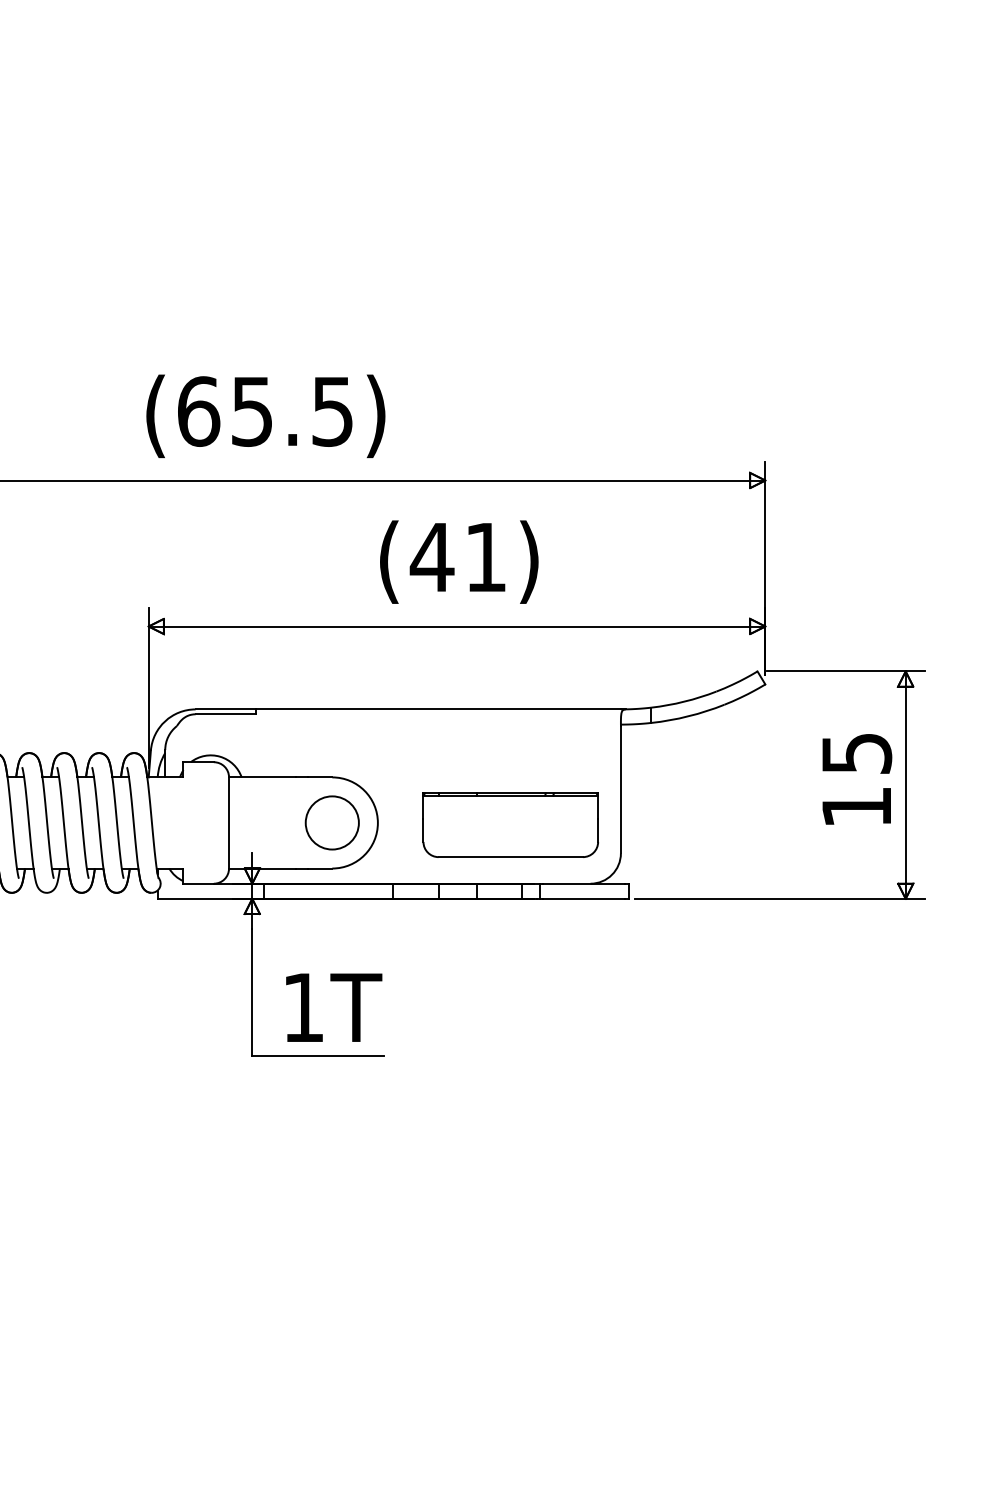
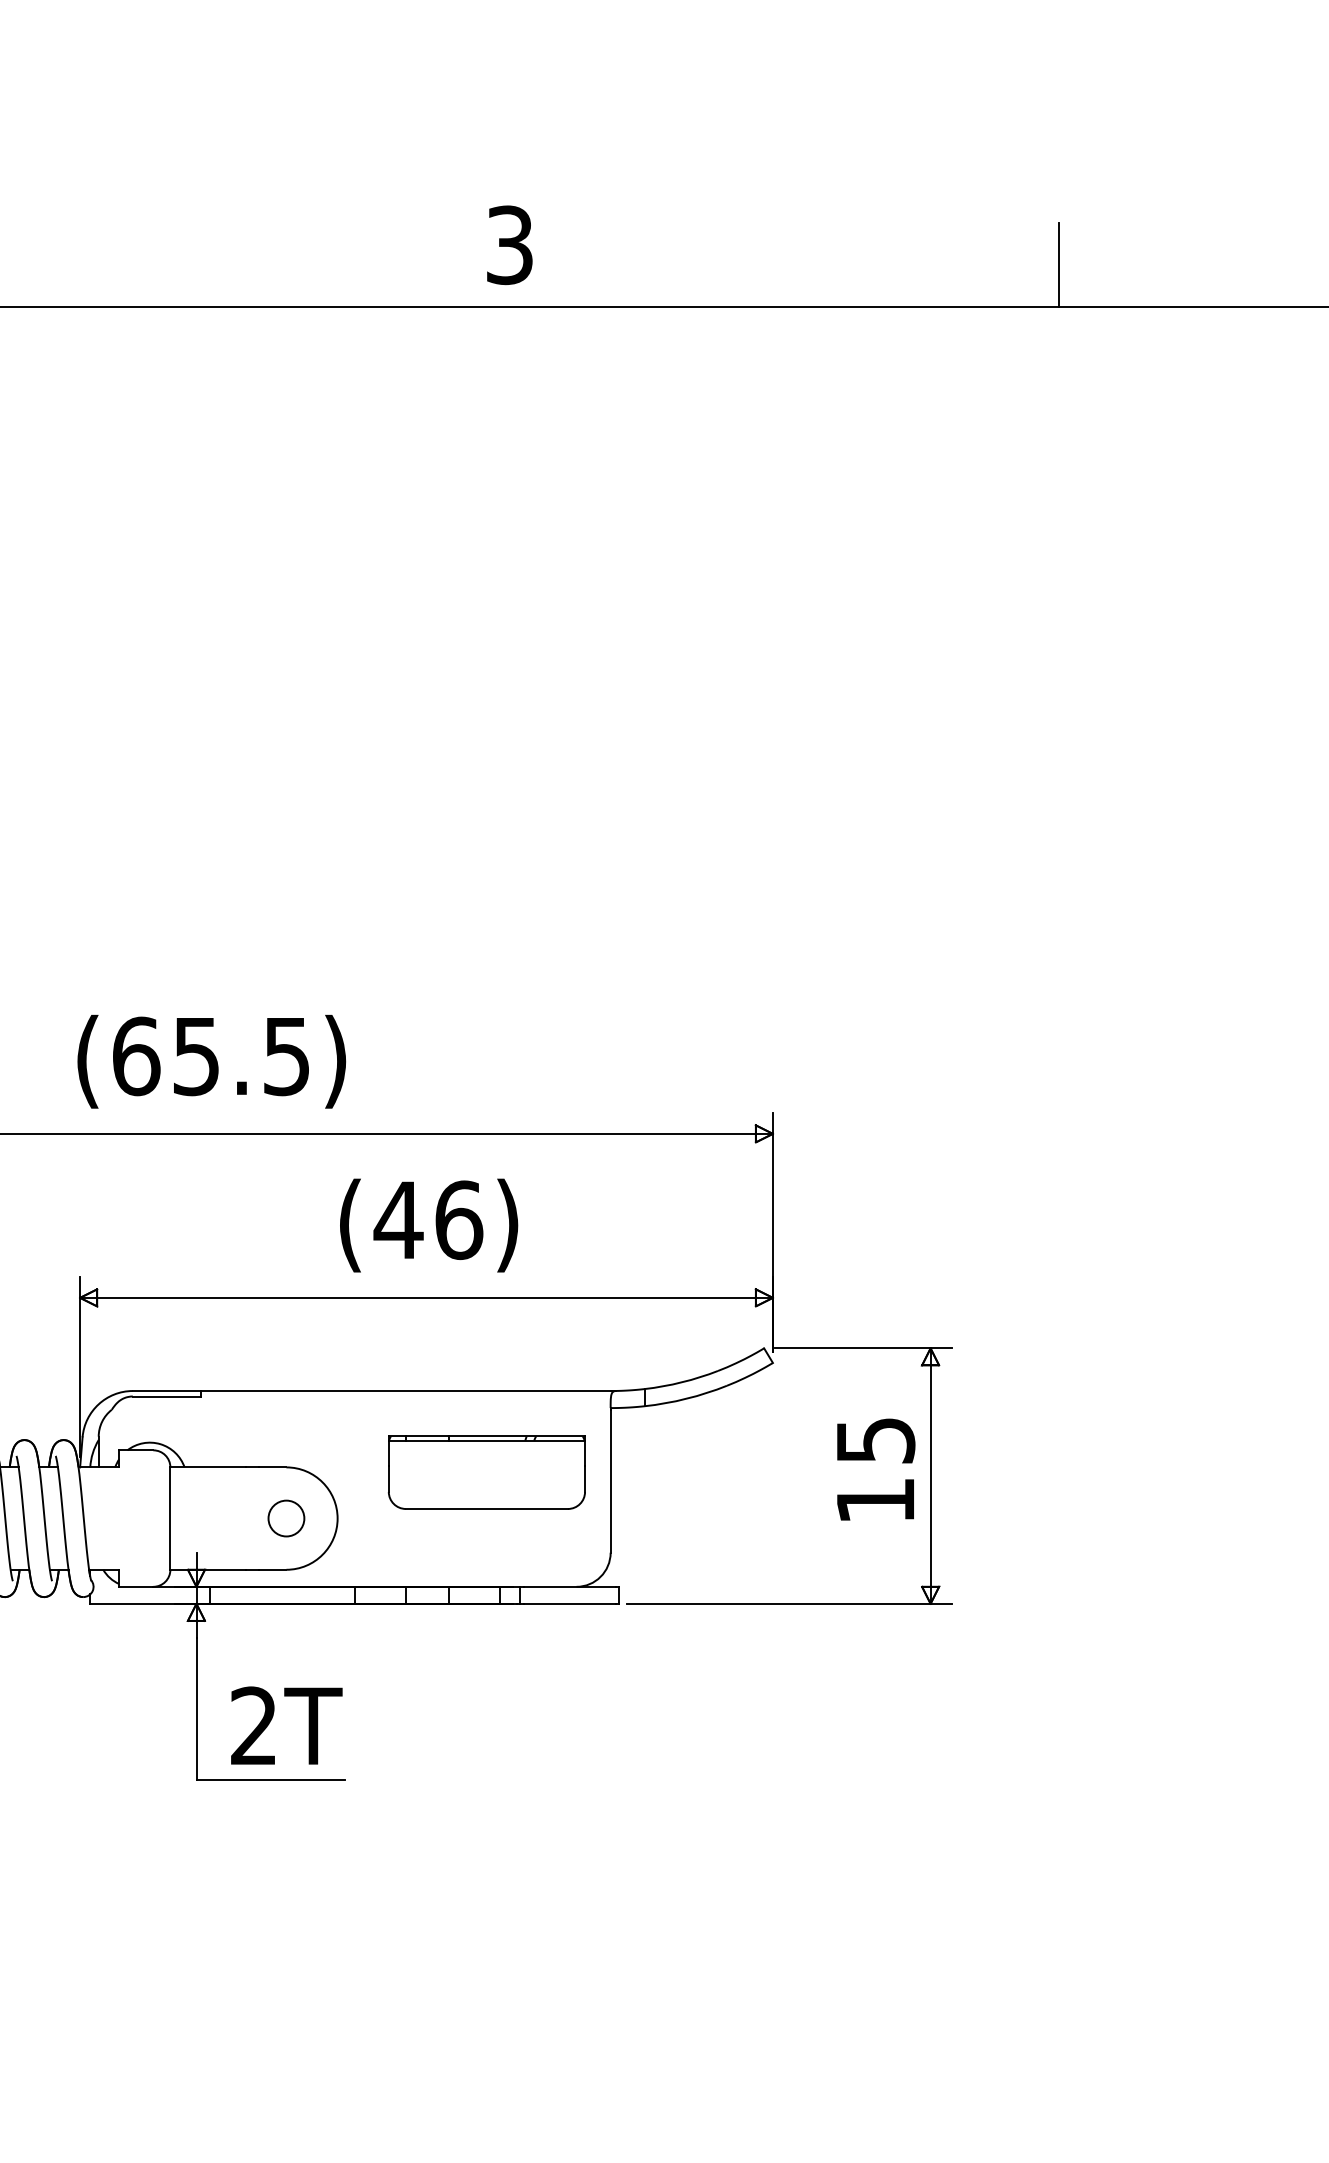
text: (486, 557) -> (459, 1220), (41) -> (46)
circle: (332, 822) -> (286, 1518), size x0.6
part: (510, 824) -> (486, 1472), moved
text: (303, 1007) -> (253, 1725), 1T -> 2T

